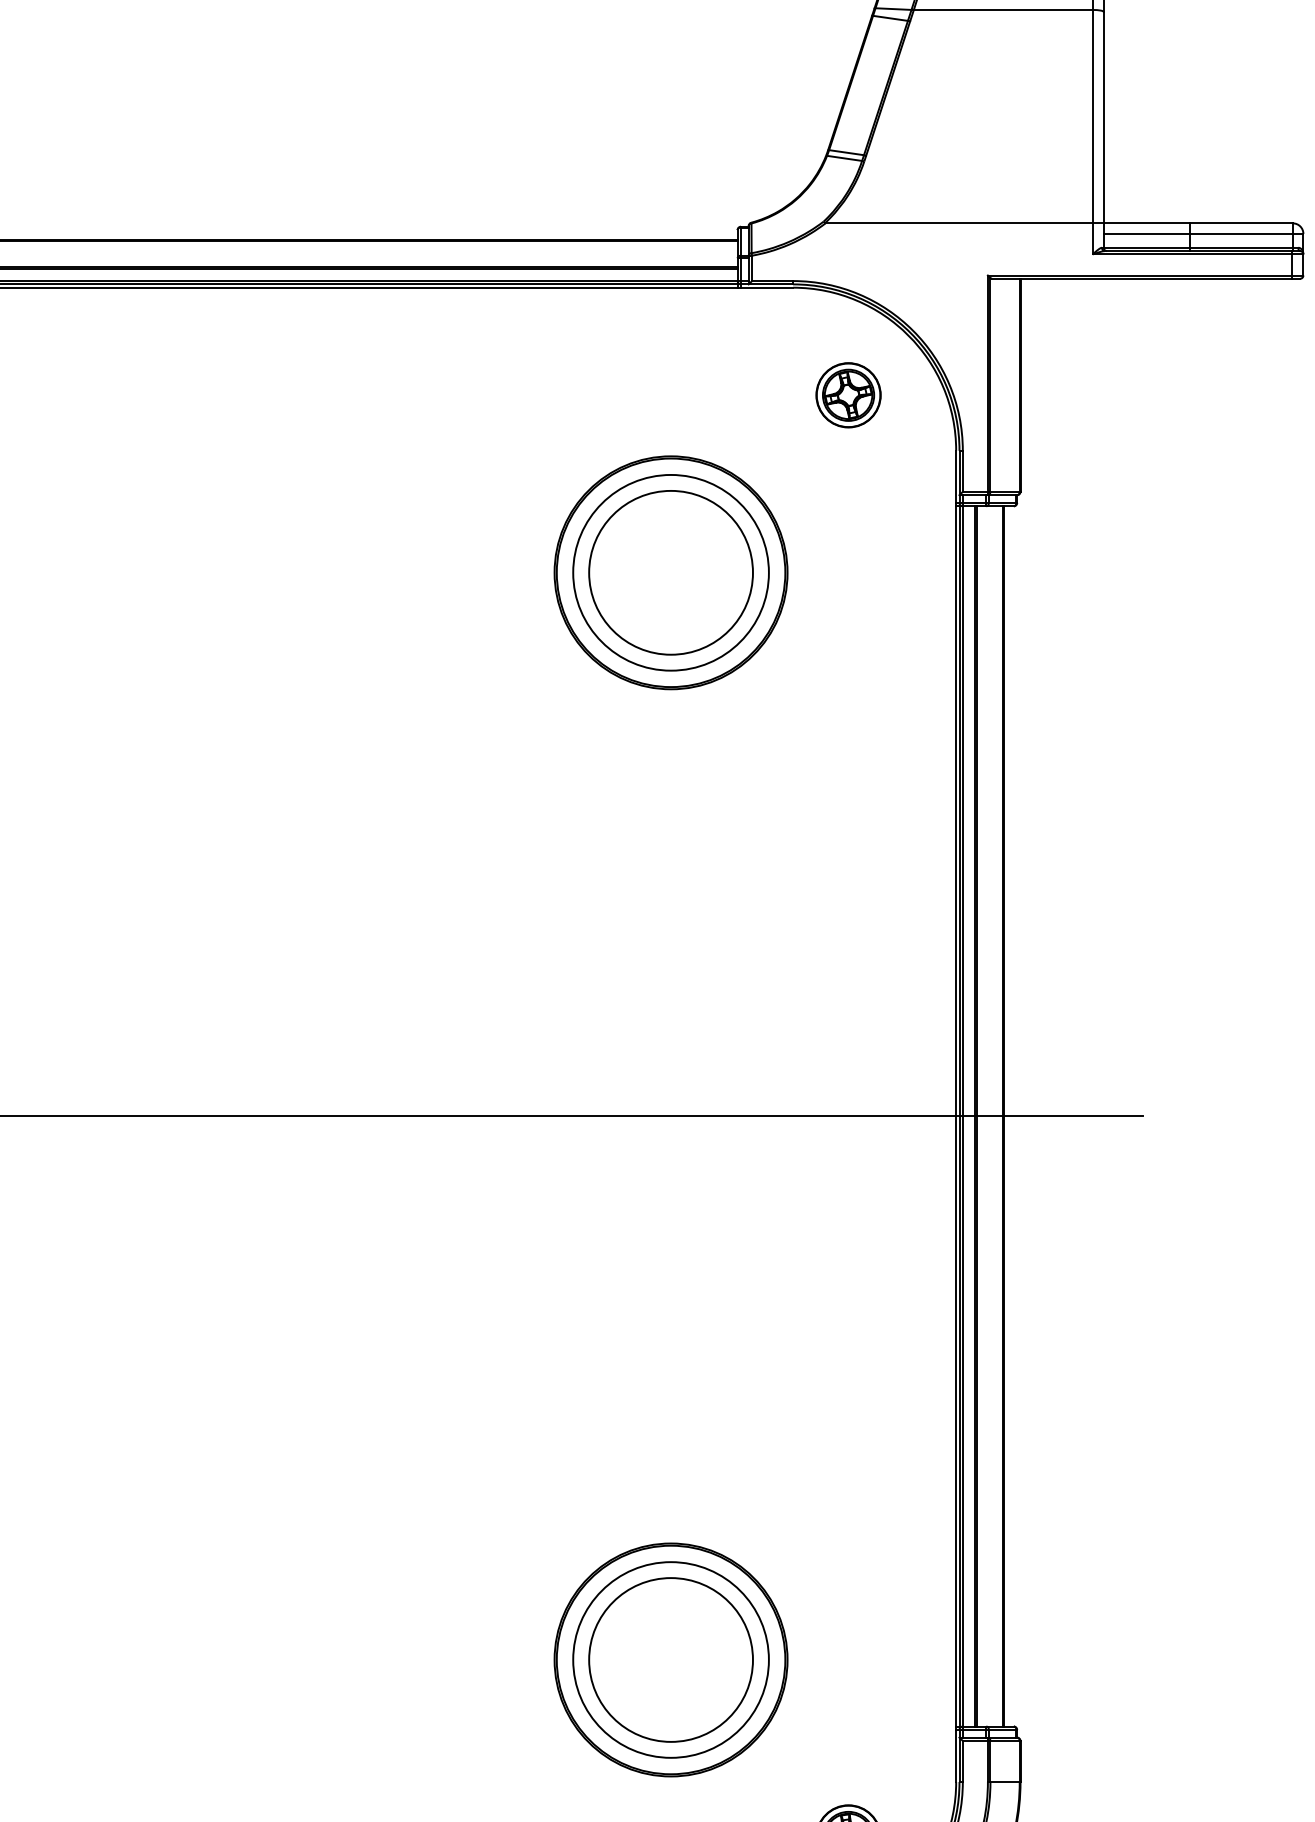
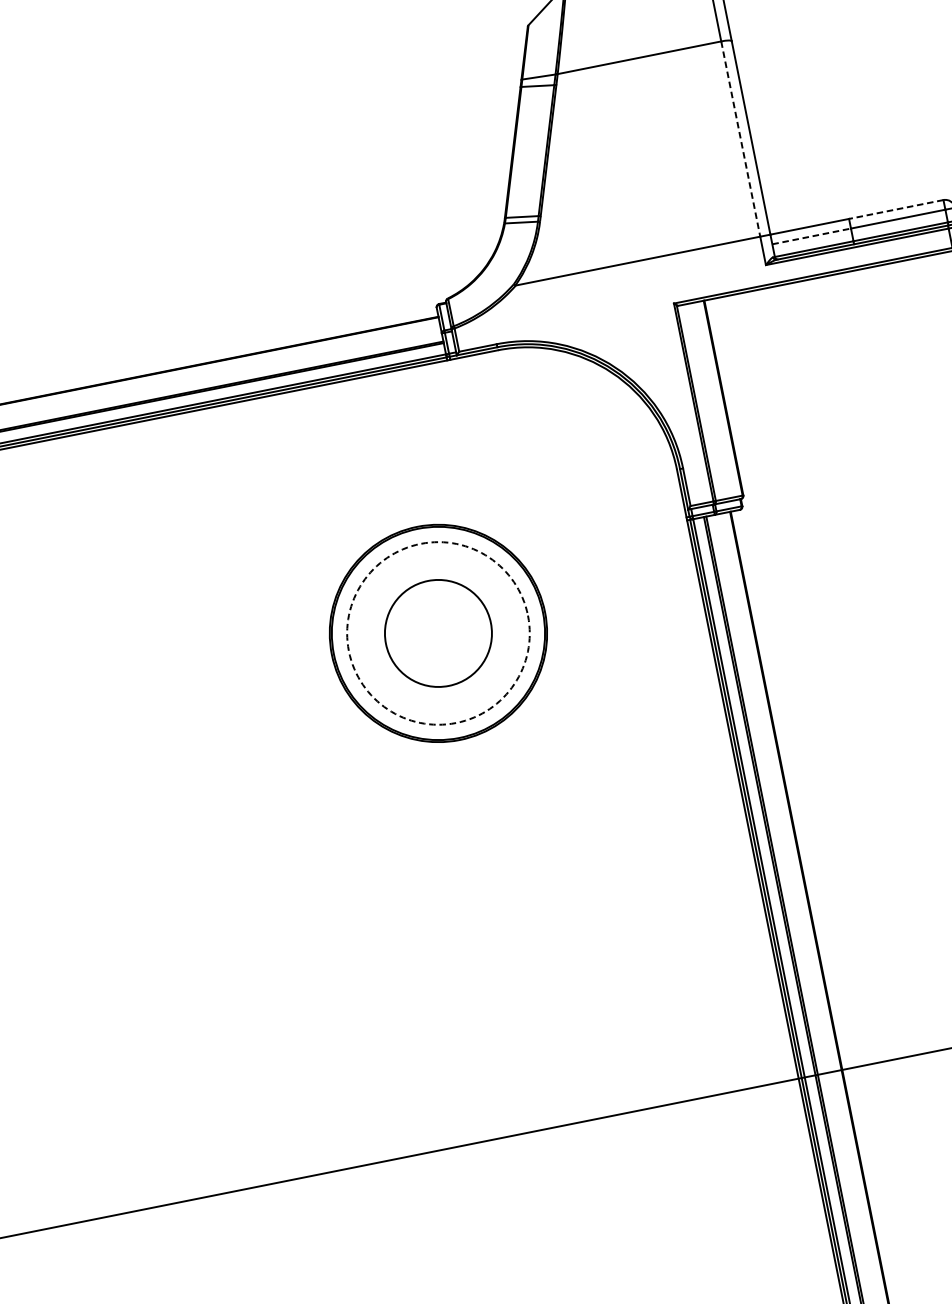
line: (1092, 116) -> (740, 138), solid -> dashed
line: (1241, 223) -> (896, 209), solid -> dashed
line: (1146, 233) -> (811, 236), solid -> dashed
part: (848, 395) -> (568, 438), removed
circle: (670, 572) -> (437, 633), size x0.7
circle: (670, 572) -> (437, 633), solid -> dashed

